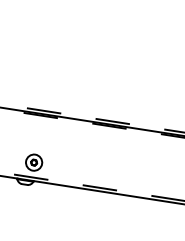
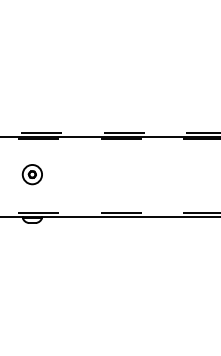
part: (33, 162) -> (31, 174), moved

